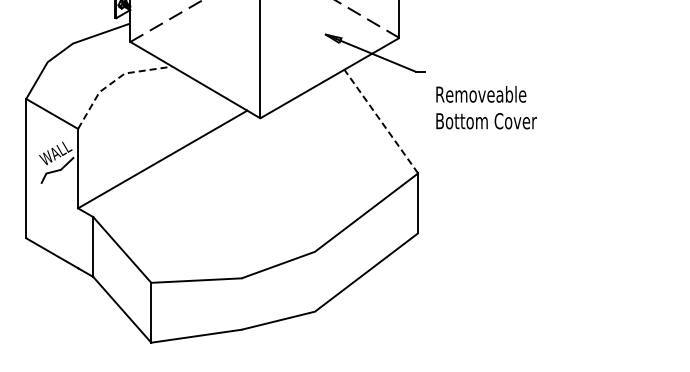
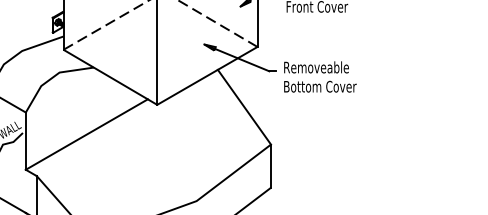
line: (114, 81) -> (52, 78), dashed -> solid
text: (486, 107) -> (320, 76), moved
line: (381, 121) -> (244, 107), dashed -> solid

